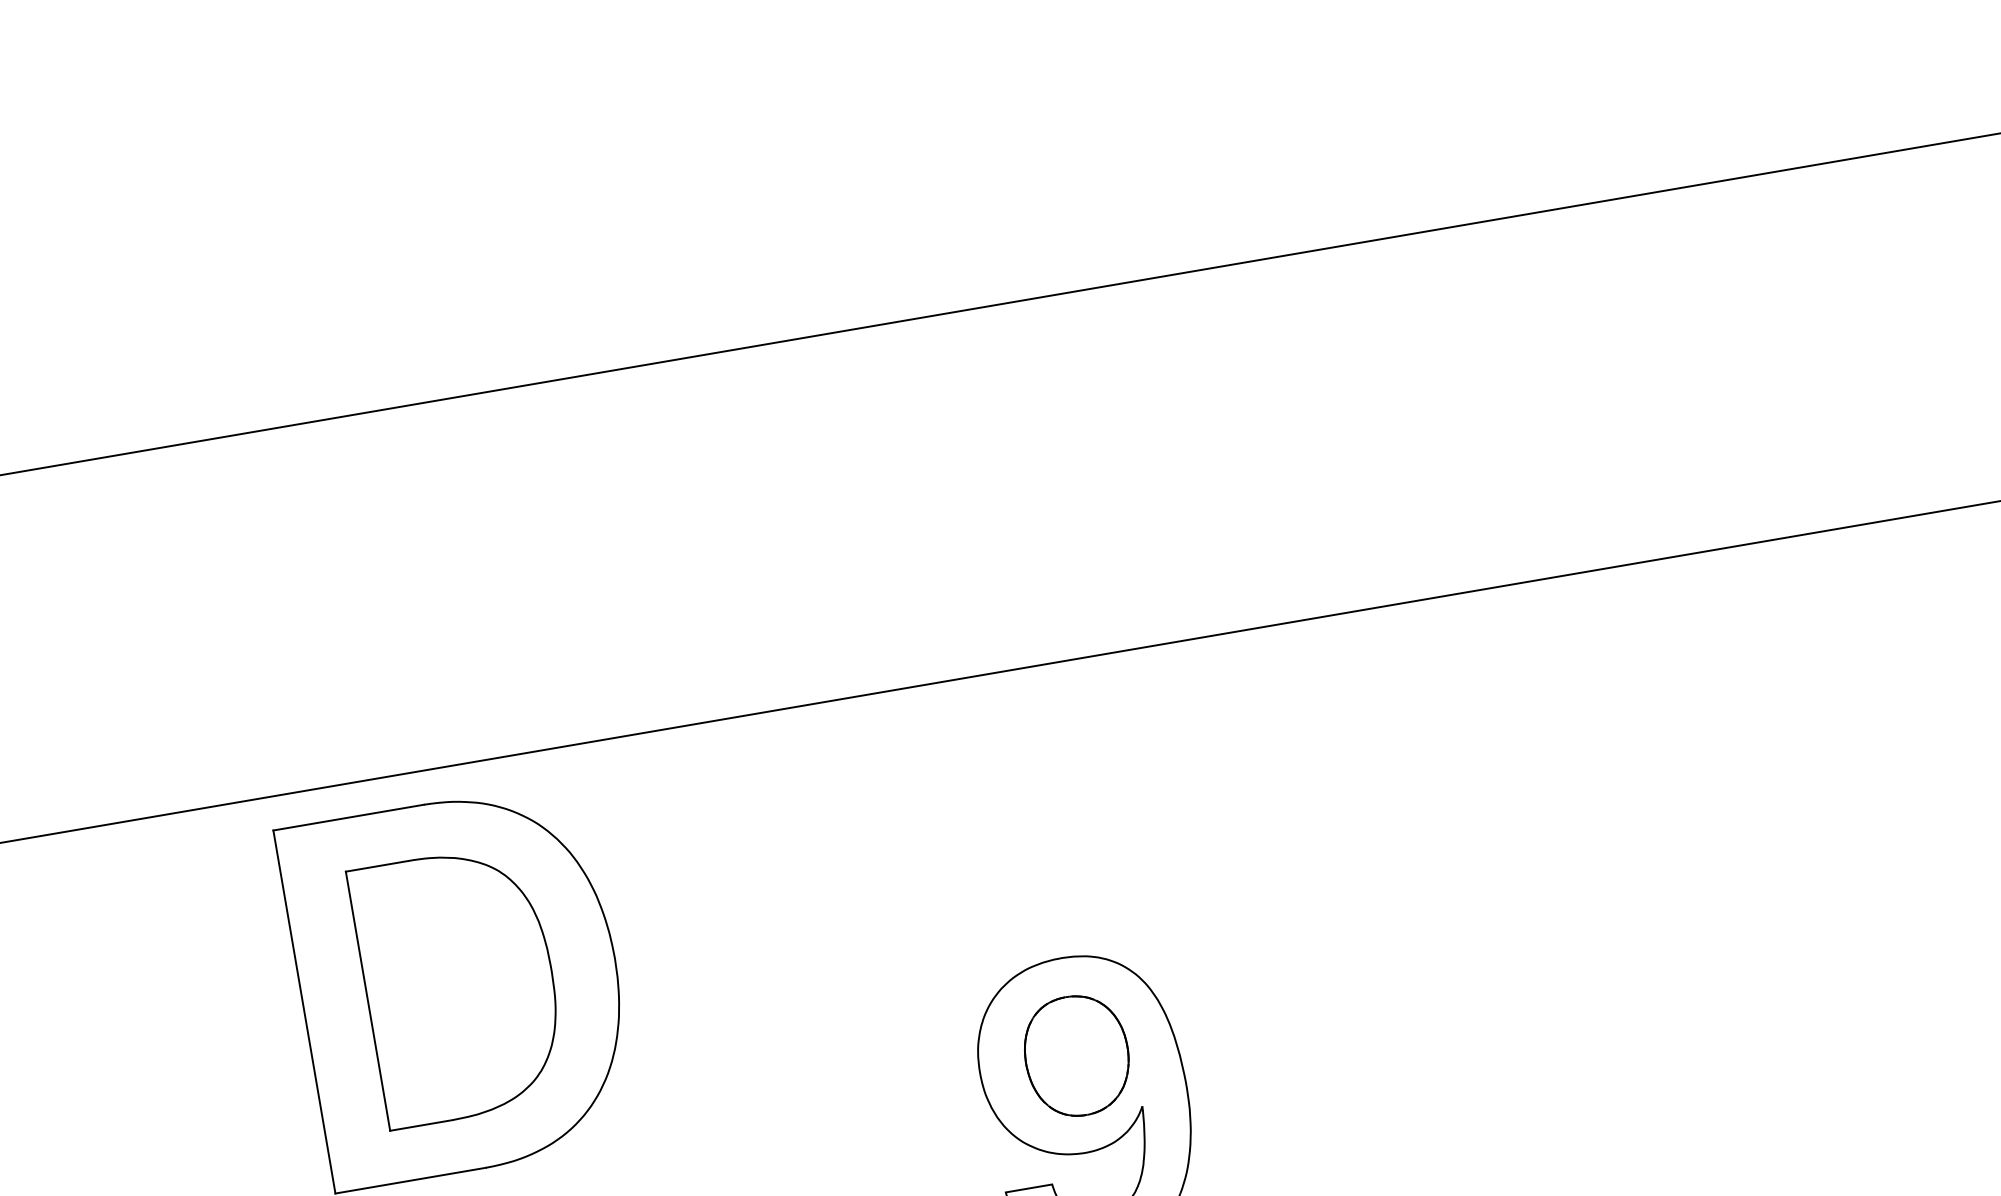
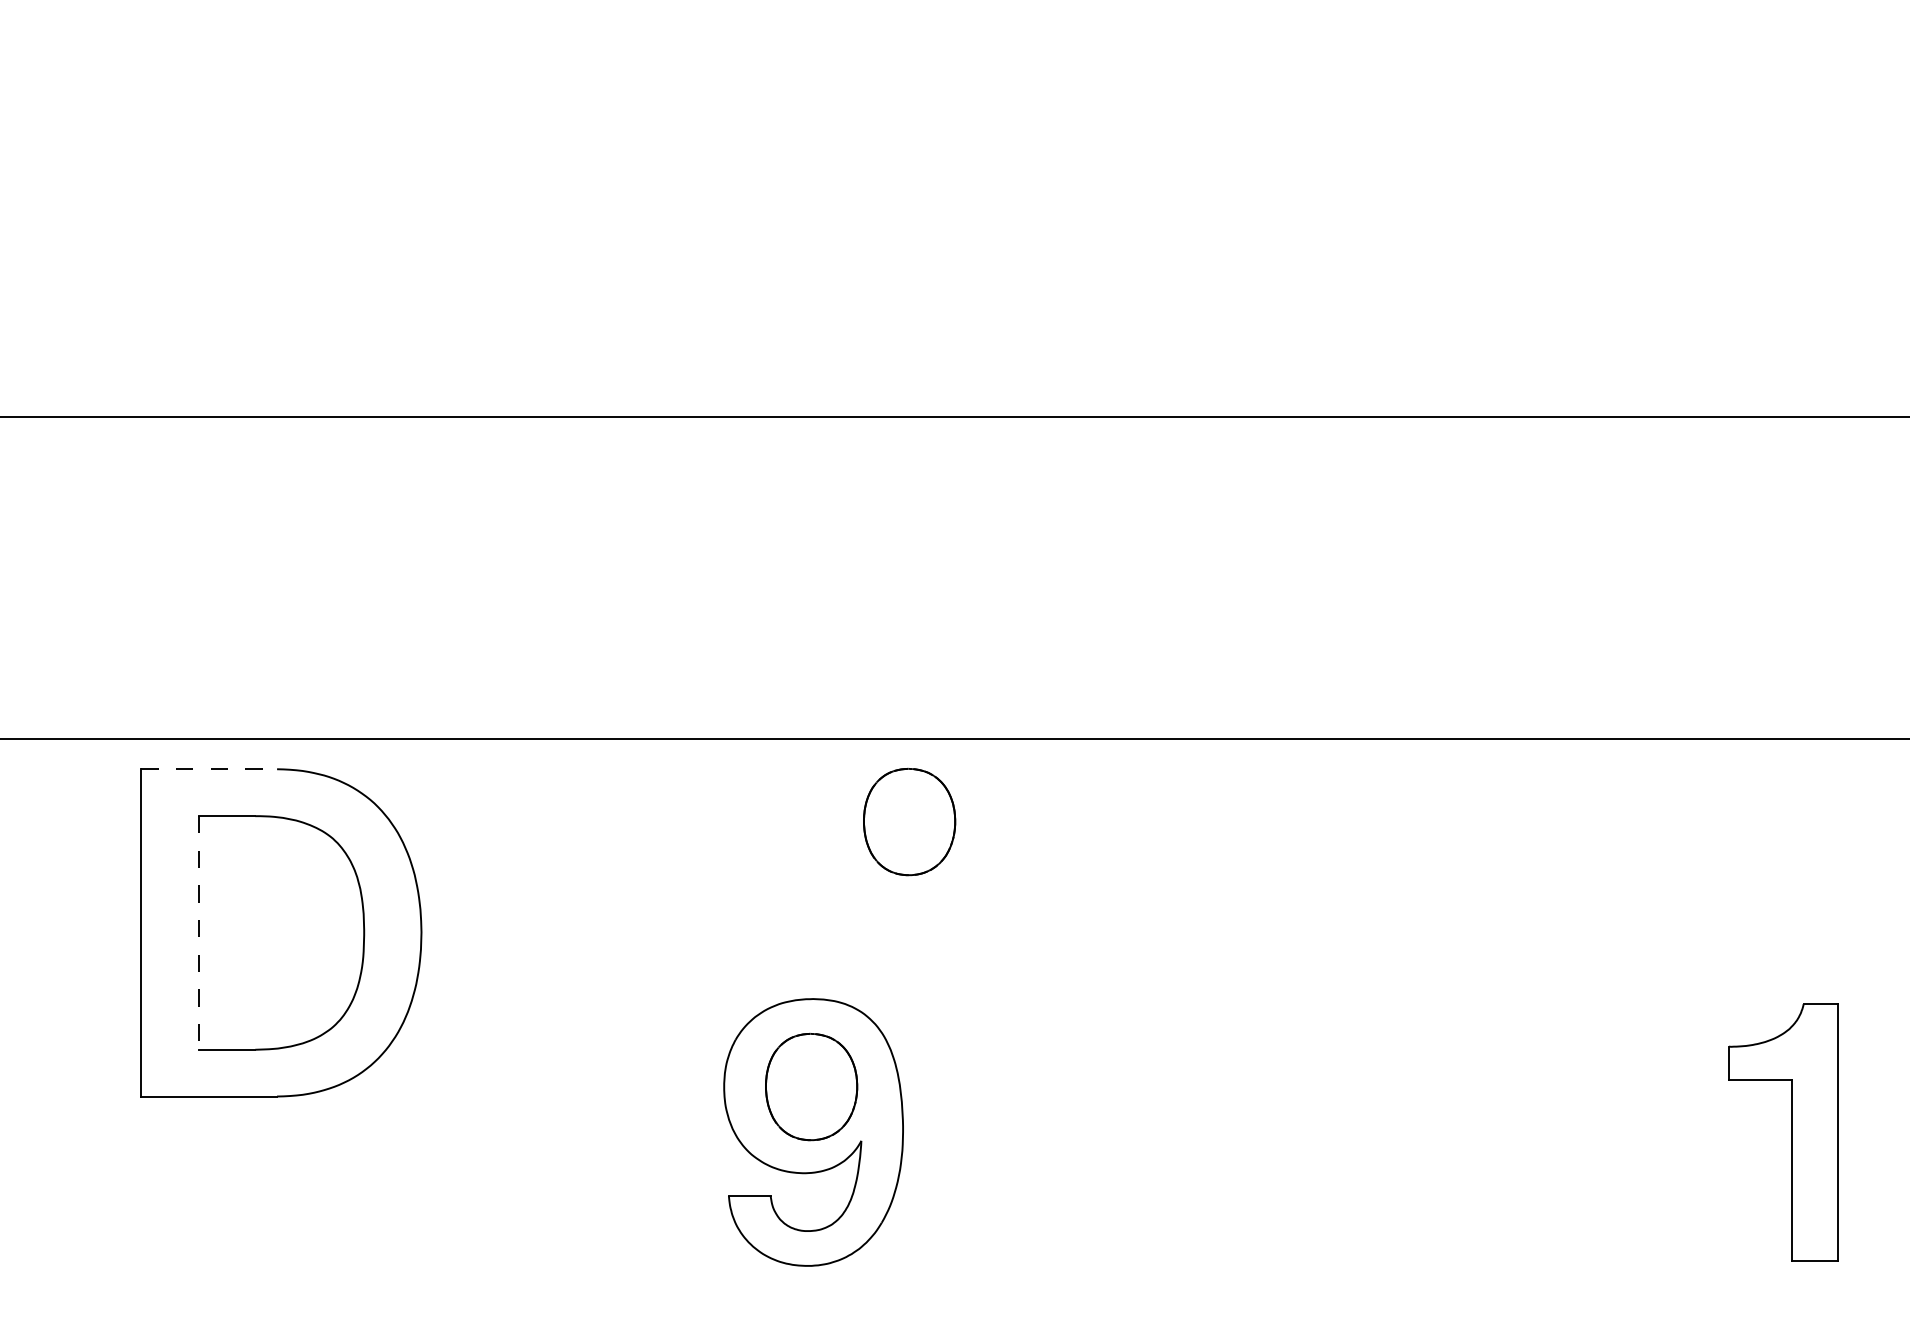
part: (1135, 743) -> (909, 822), added
line: (348, 817) -> (209, 769), solid -> dashed
line: (367, 1000) -> (198, 932), solid -> dashed

